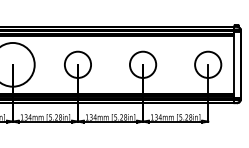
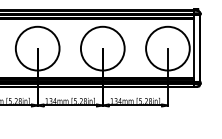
circle: (77, 64) -> (37, 48), size x1.67
circle: (142, 64) -> (102, 48), size x1.67
circle: (208, 64) -> (168, 48), size x1.67

